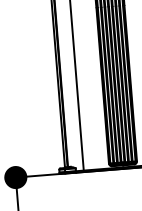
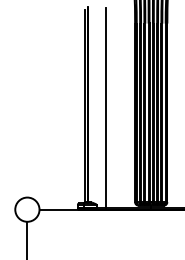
fill: (15, 177) -> (27, 209), removed

